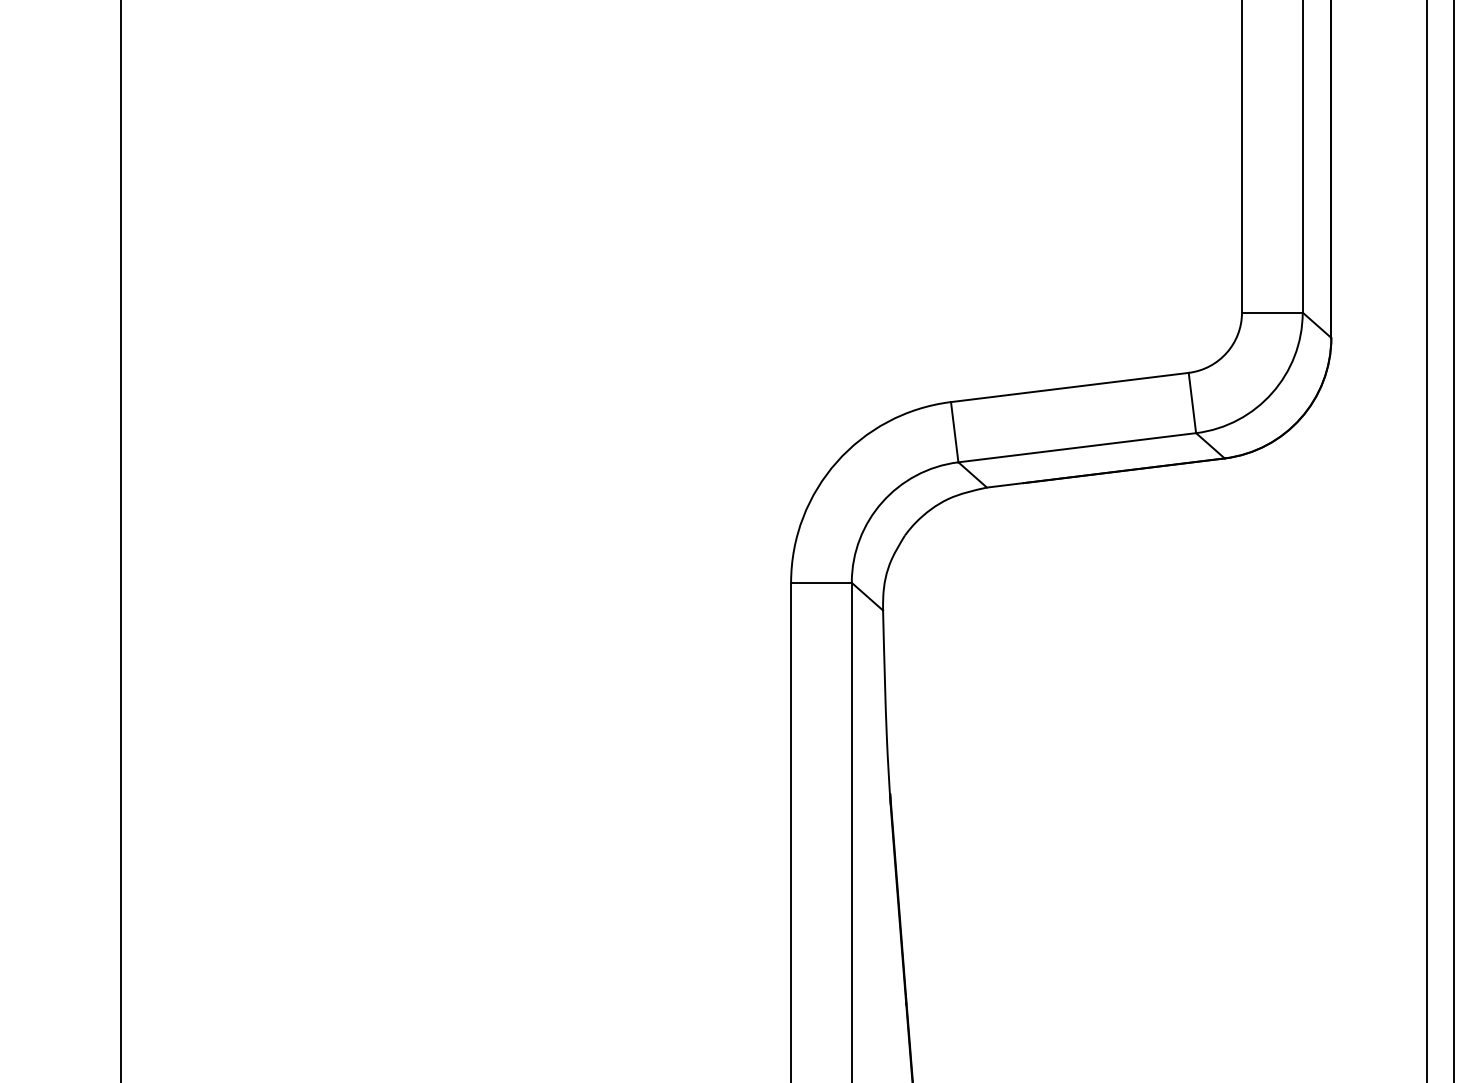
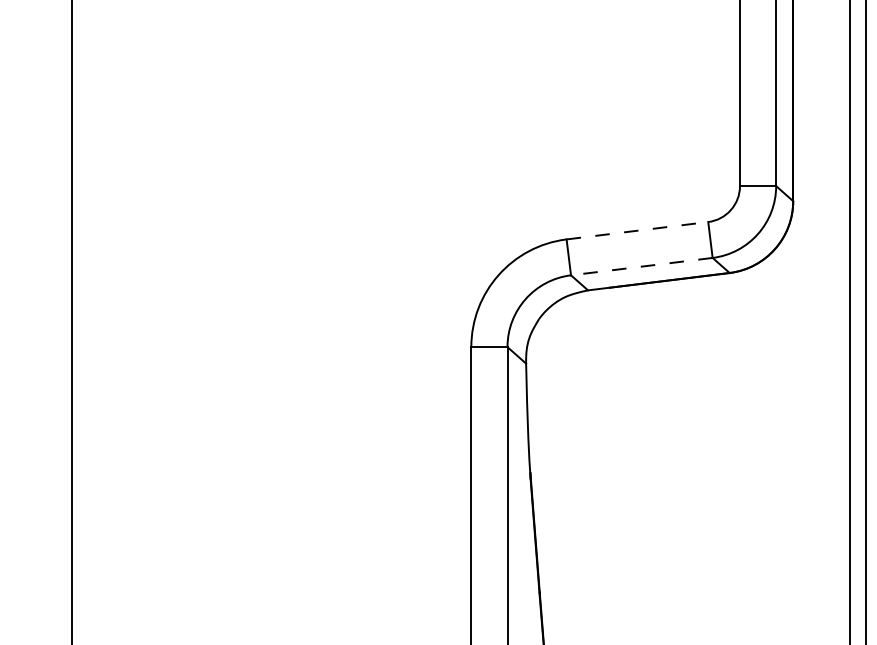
line: (1069, 387) -> (637, 230), solid -> dashed
line: (1076, 447) -> (641, 266), solid -> dashed

